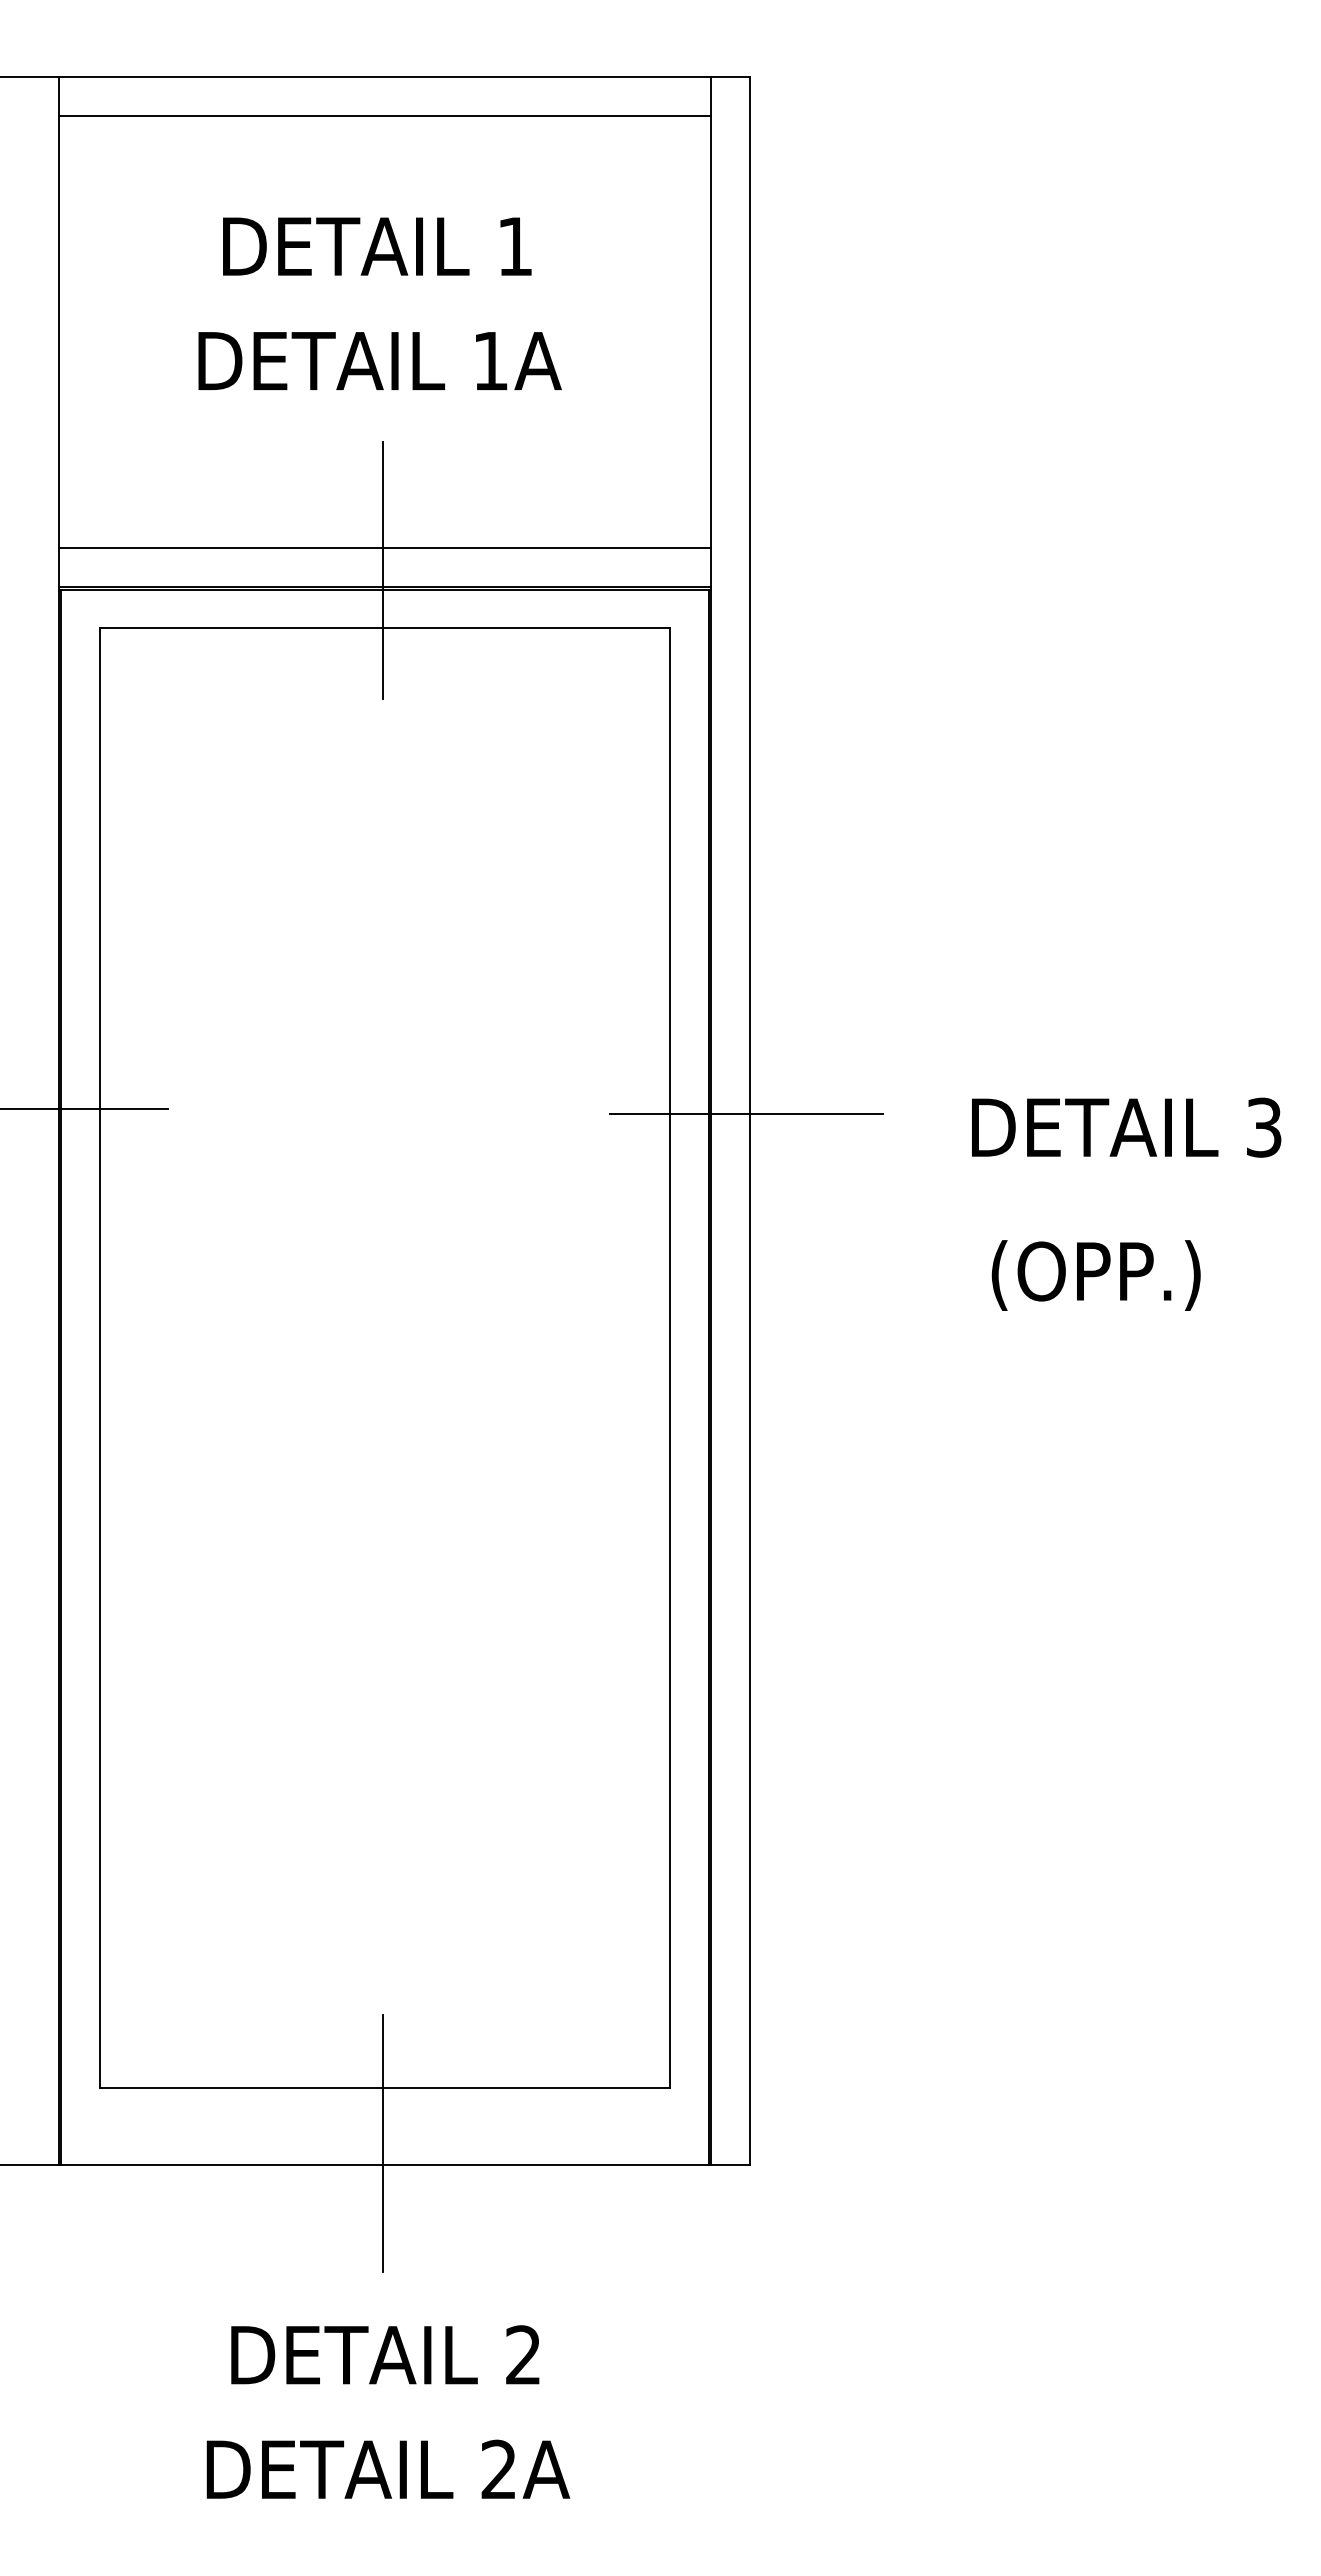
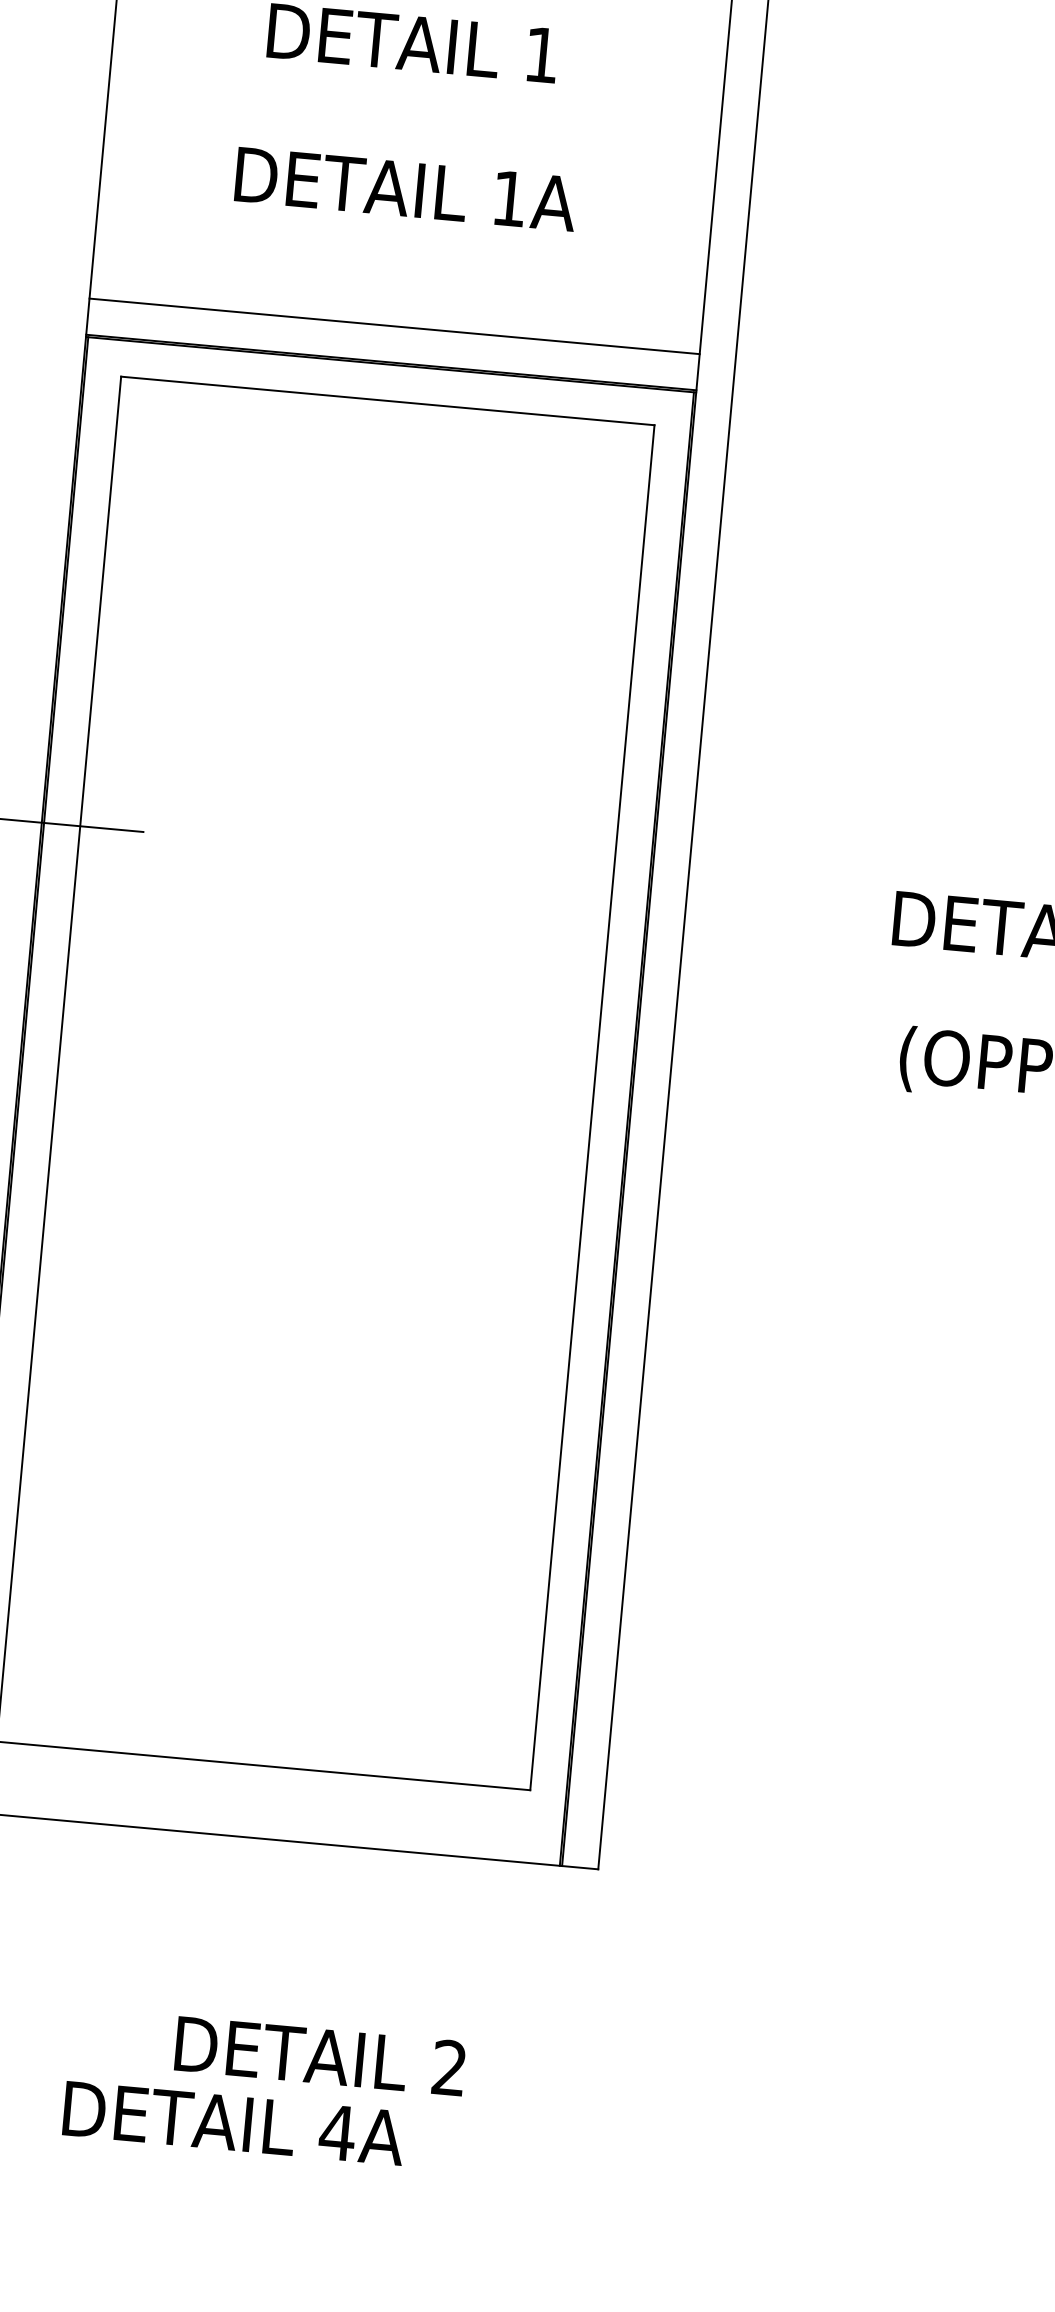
text: (379, 360) -> (405, 188), moved
line: (382, 570) -> (390, 346), removed
line: (745, 1114) -> (683, 886), removed
line: (382, 2142) -> (256, 1816), removed
text: (385, 2354) -> (320, 2055), moved
text: (498, 2468) -> (337, 2131), 2A -> 4A

